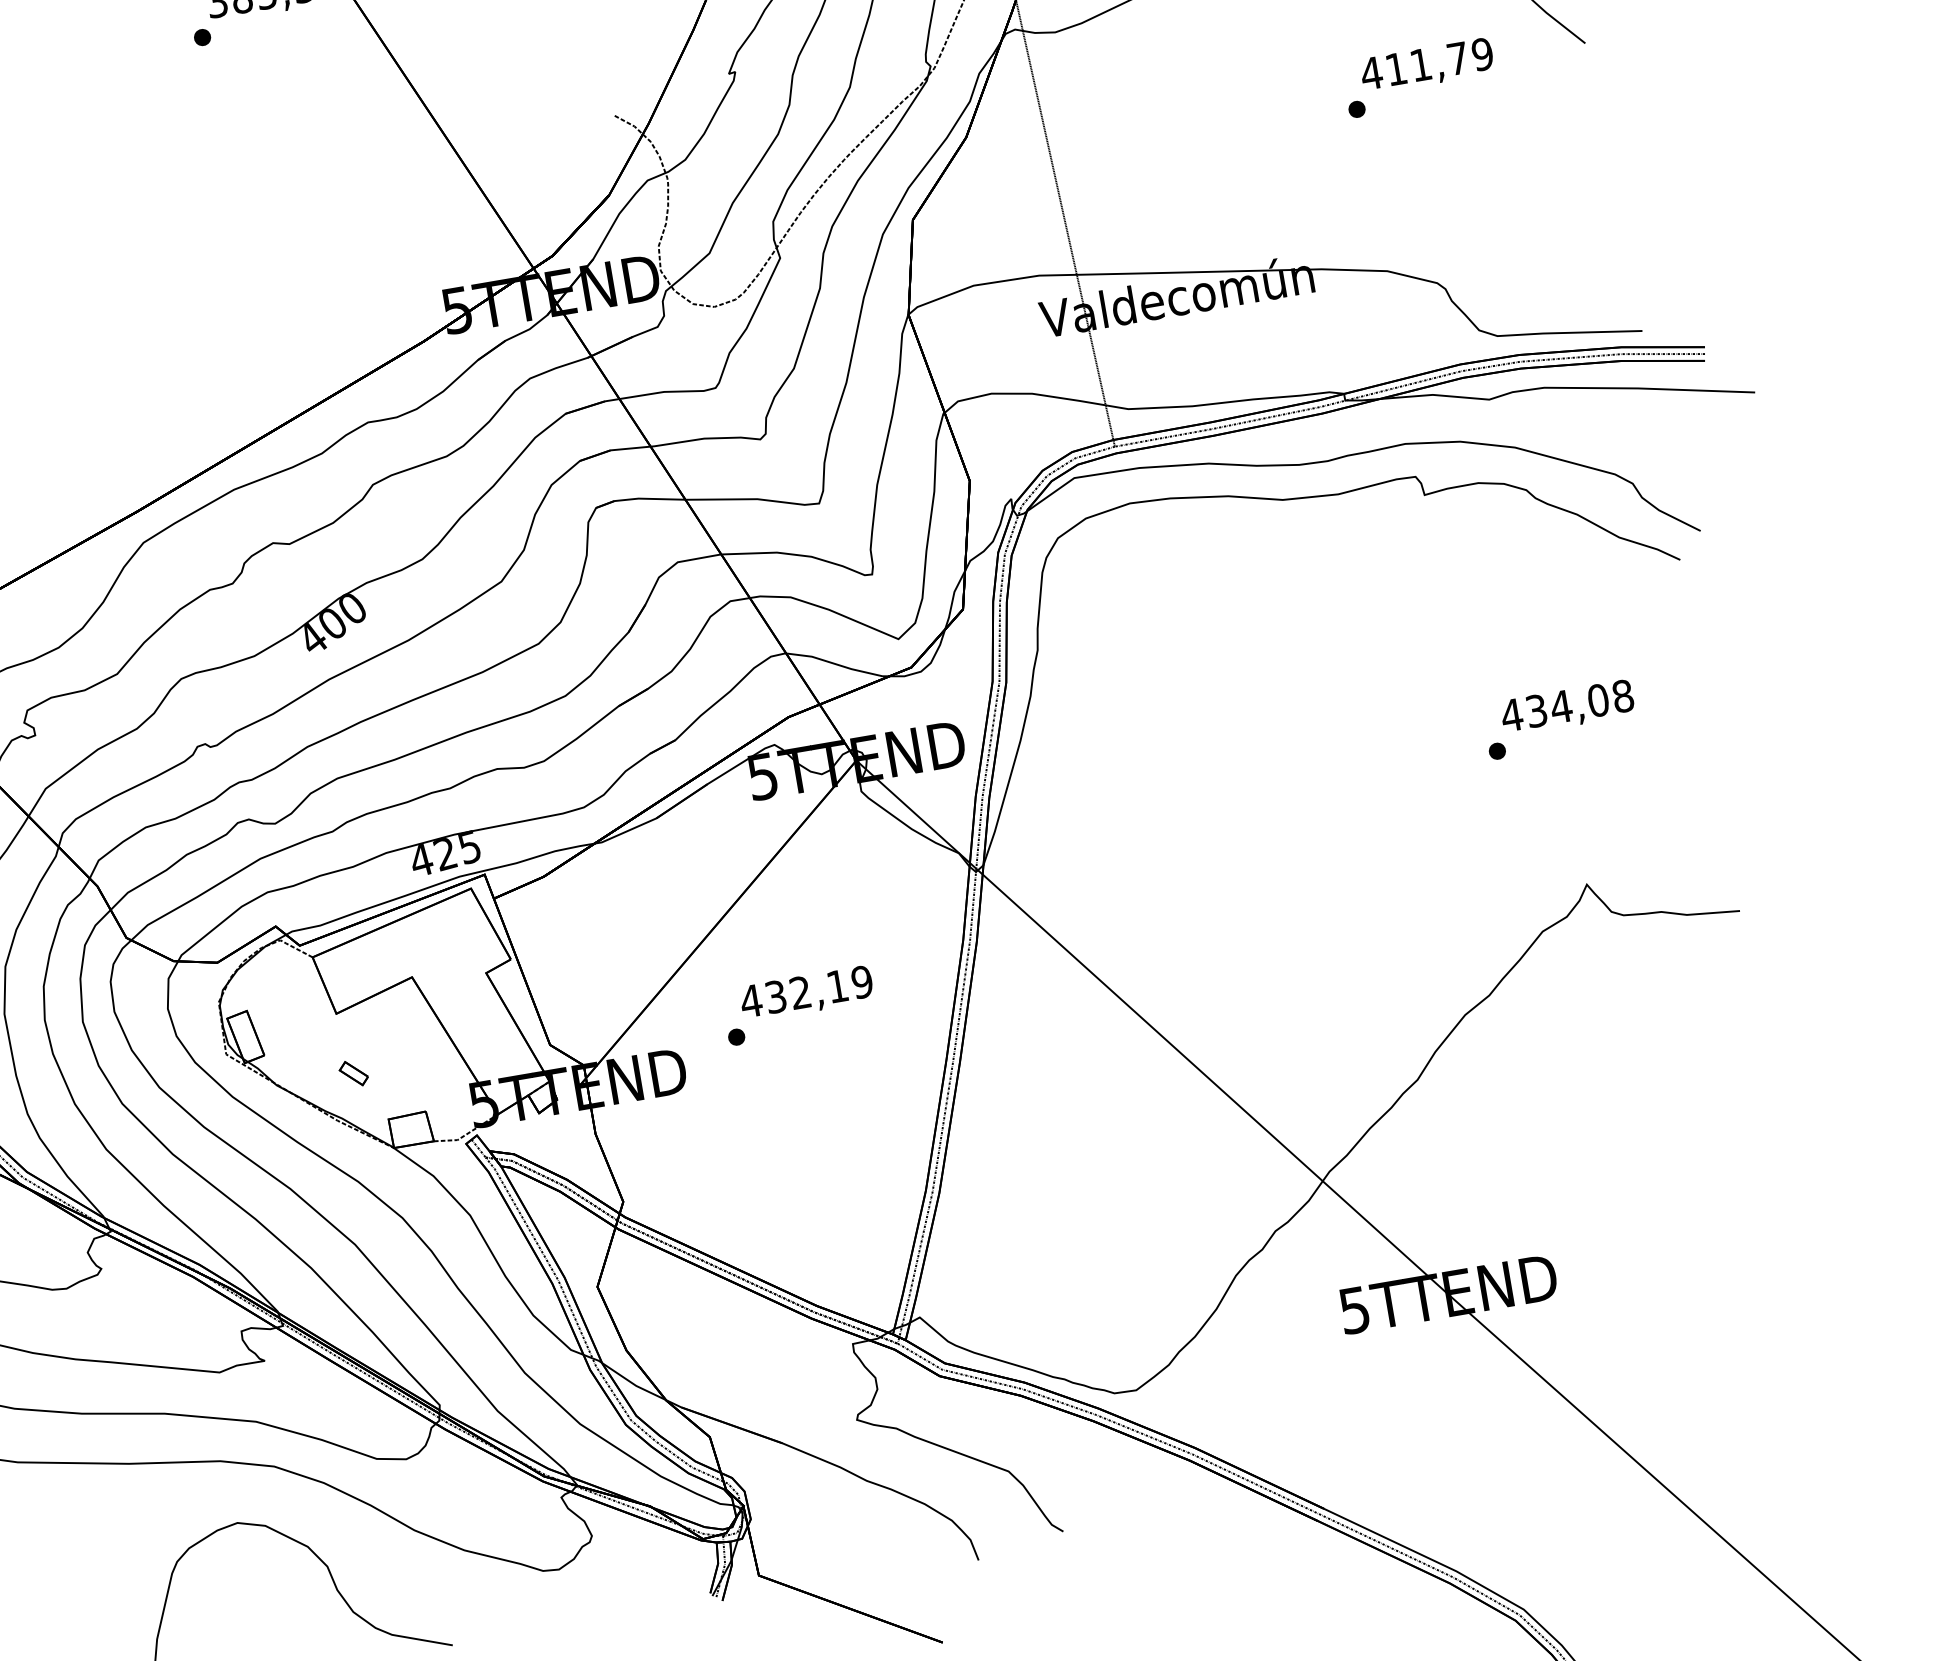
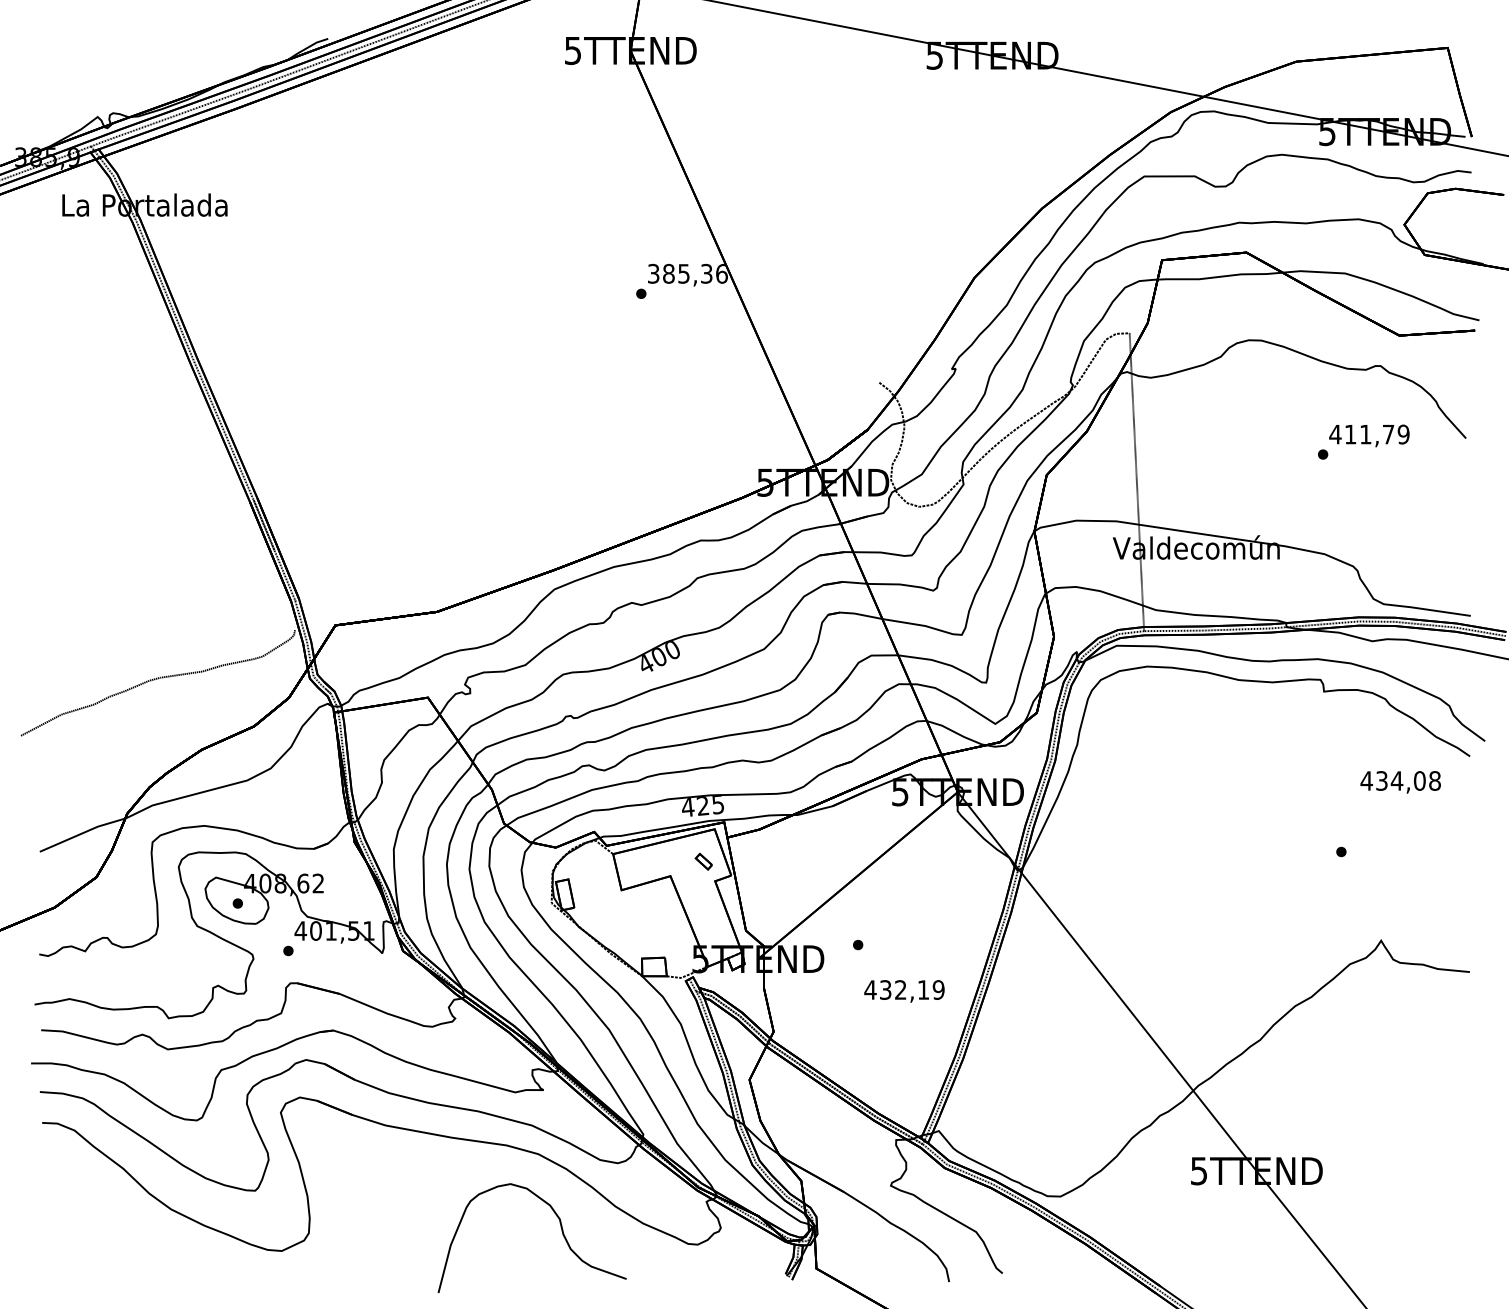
text: (1567, 708) -> (1400, 782), moved
text: (806, 994) -> (904, 991), moved
part: (353, 1073) -> (703, 861), moved

